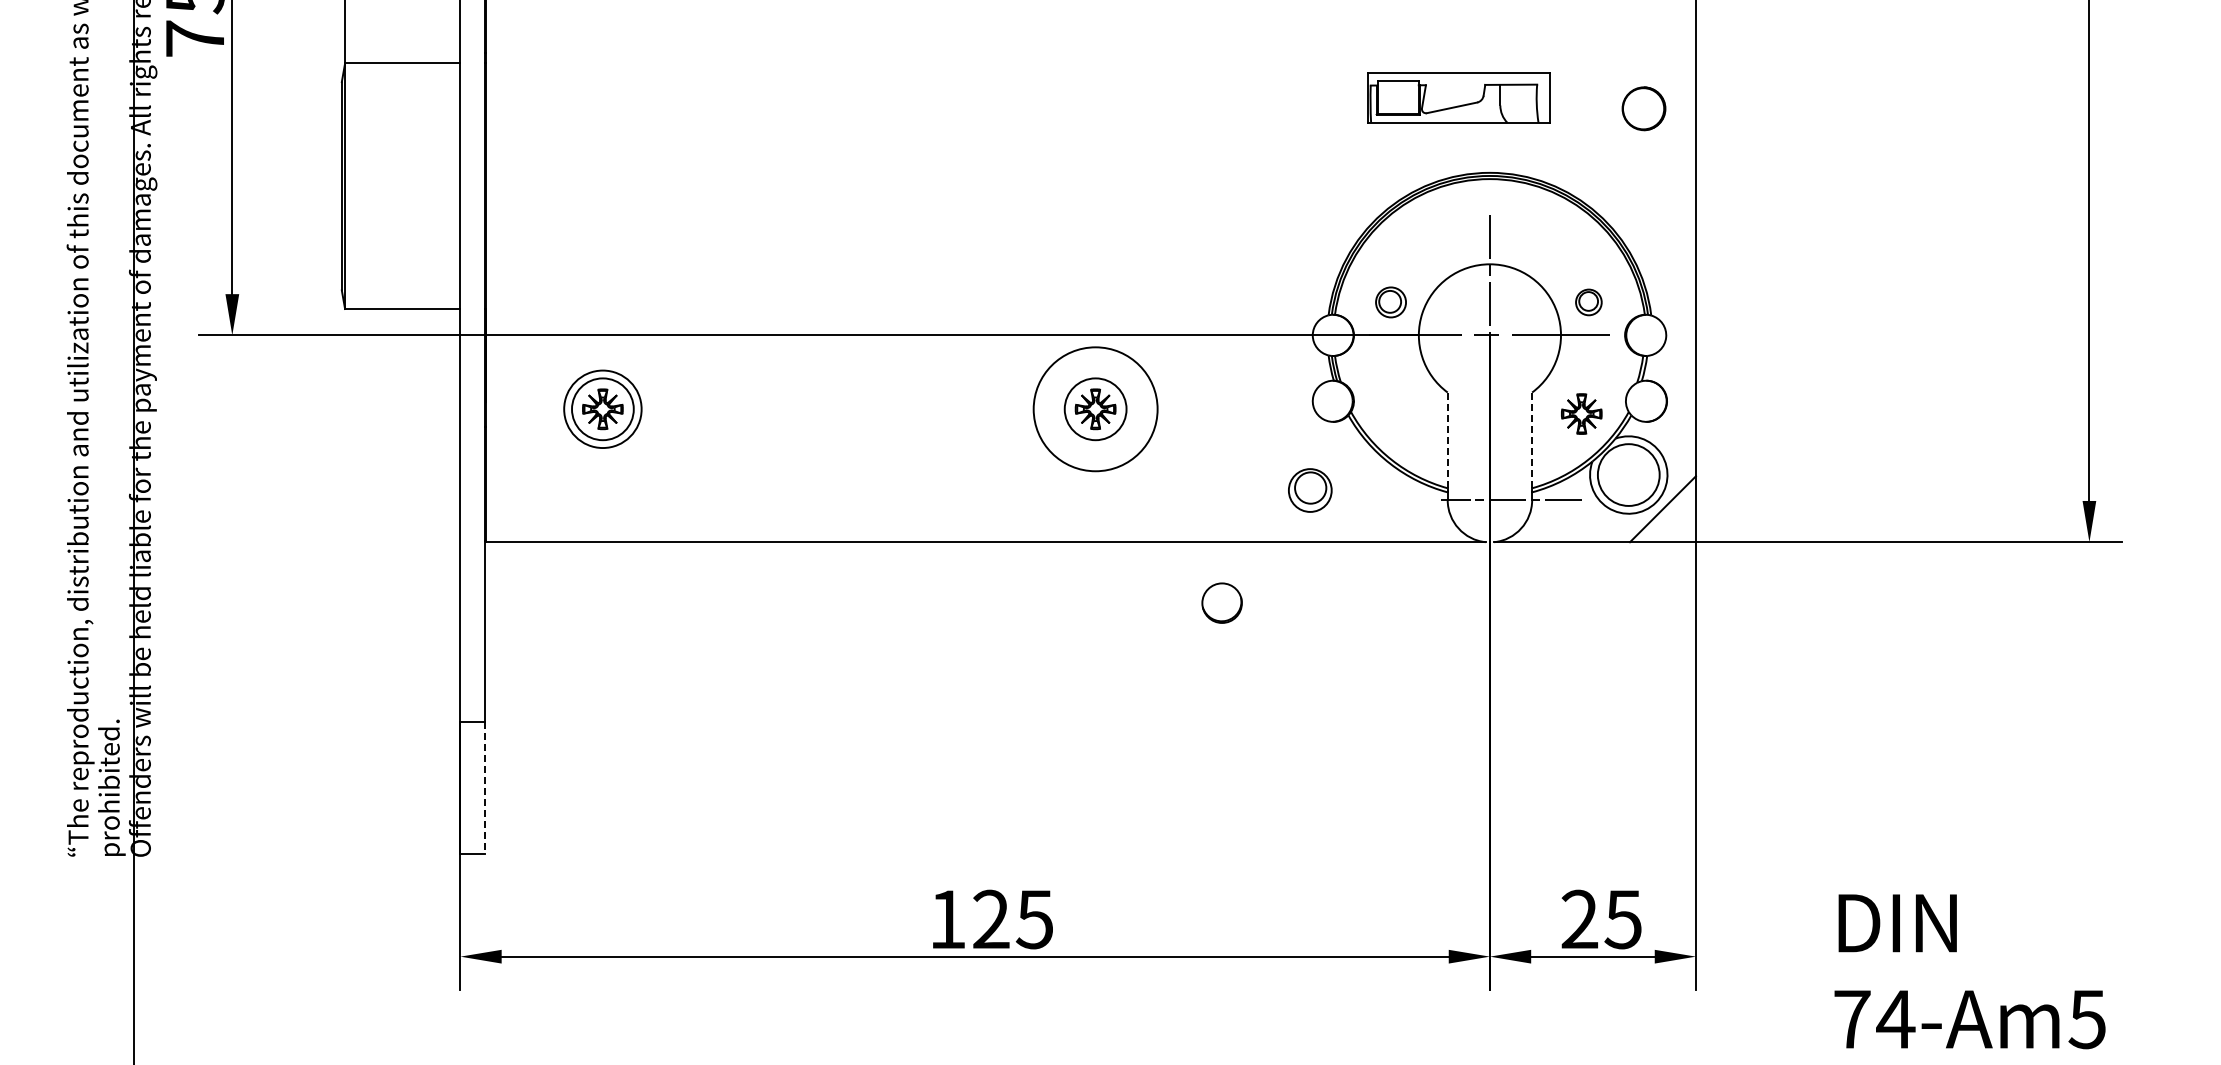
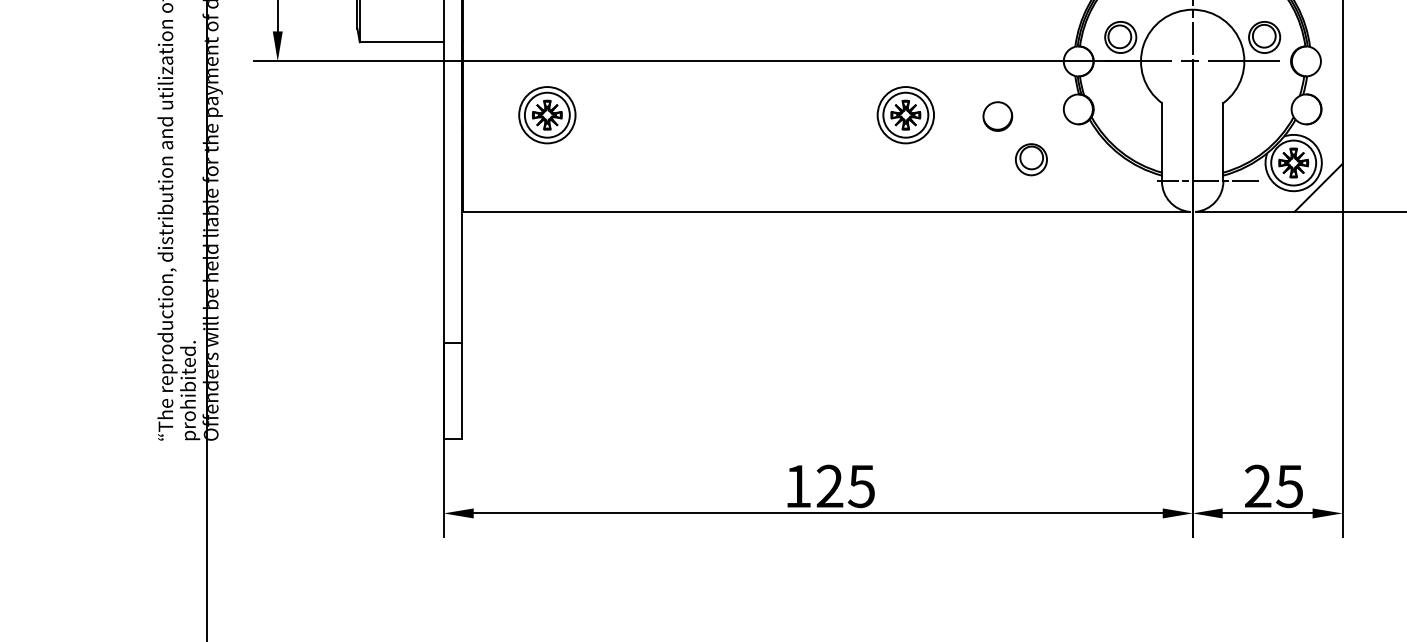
part: (1390, 302) -> (1120, 37), size x1.43
part: (1588, 302) -> (1264, 37), size x1.67
circle: (1095, 409) -> (905, 115), size x0.62
part: (1581, 413) -> (1293, 162), moved
line: (1447, 440) -> (1161, 137), dashed -> solid
line: (1532, 440) -> (1223, 137), dashed -> solid
part: (1310, 490) -> (1031, 159), moved
circle: (1221, 602) -> (997, 116), moved
line: (485, 788) -> (461, 391), dashed -> solid

